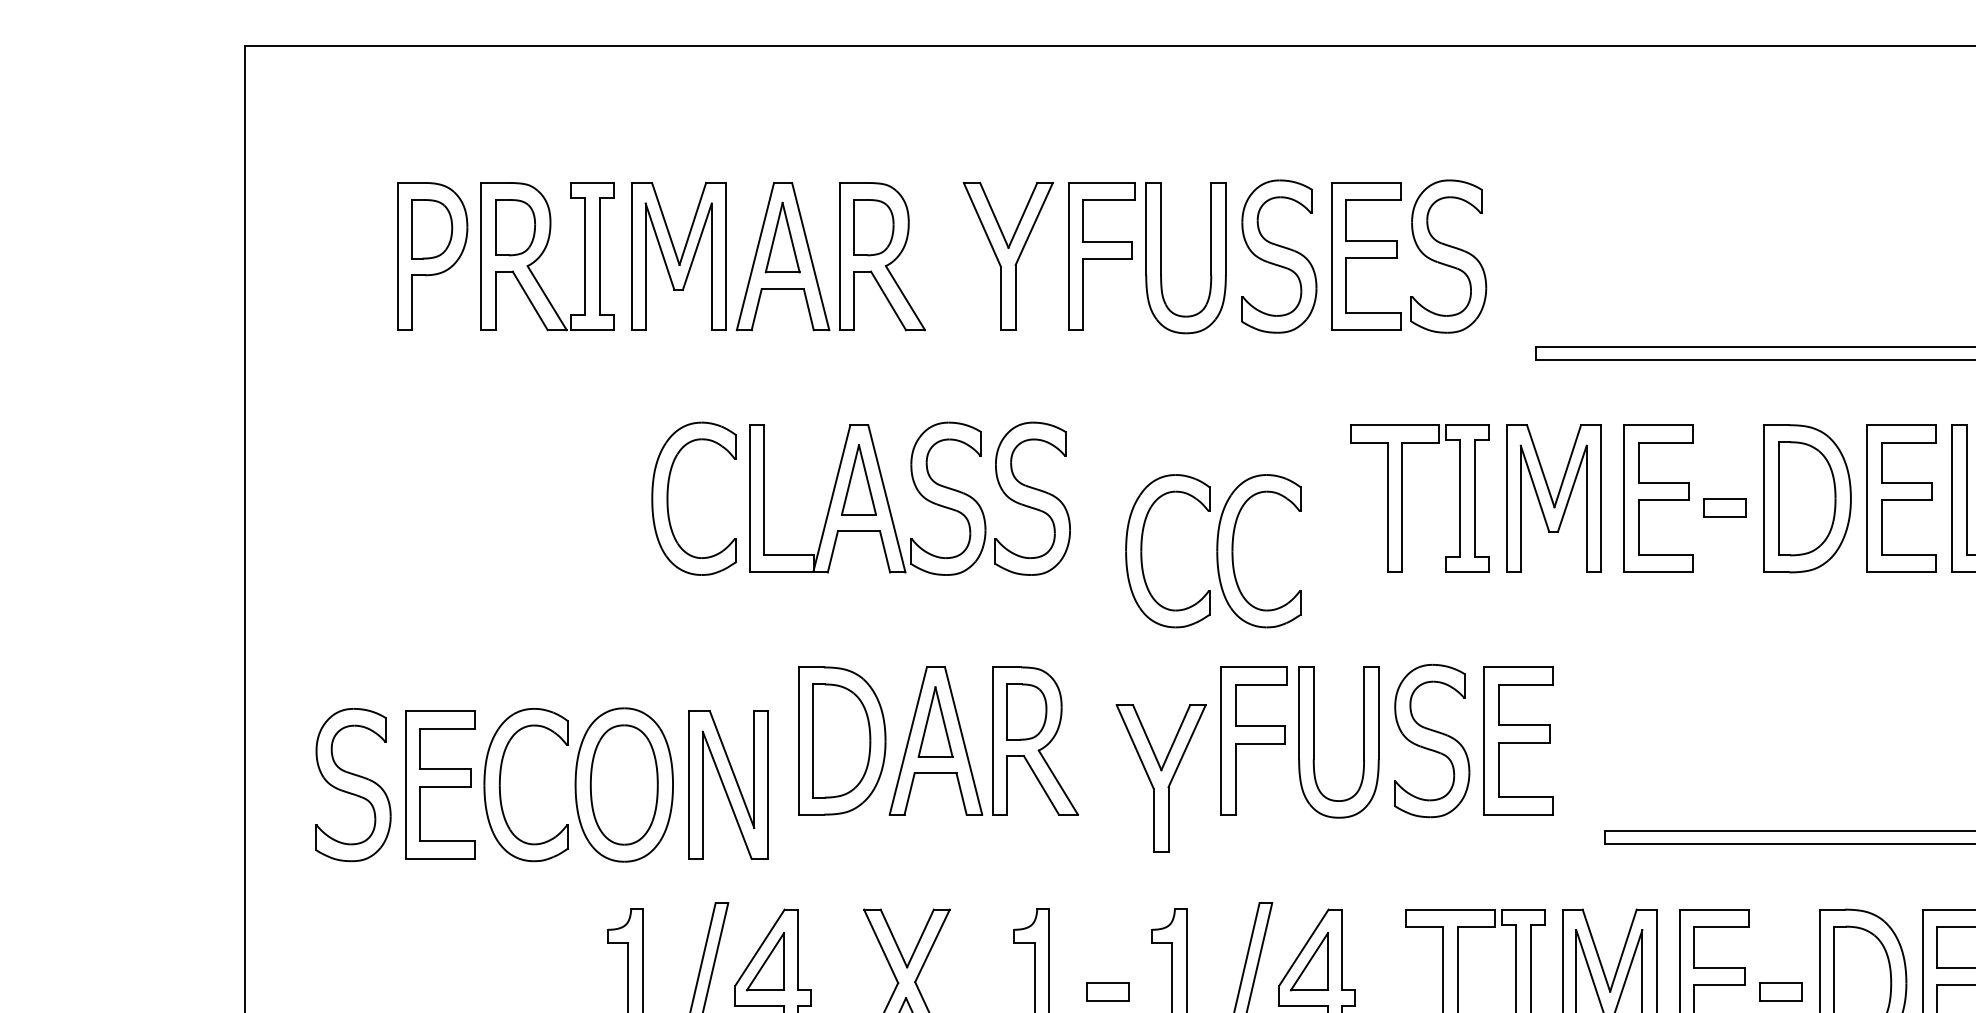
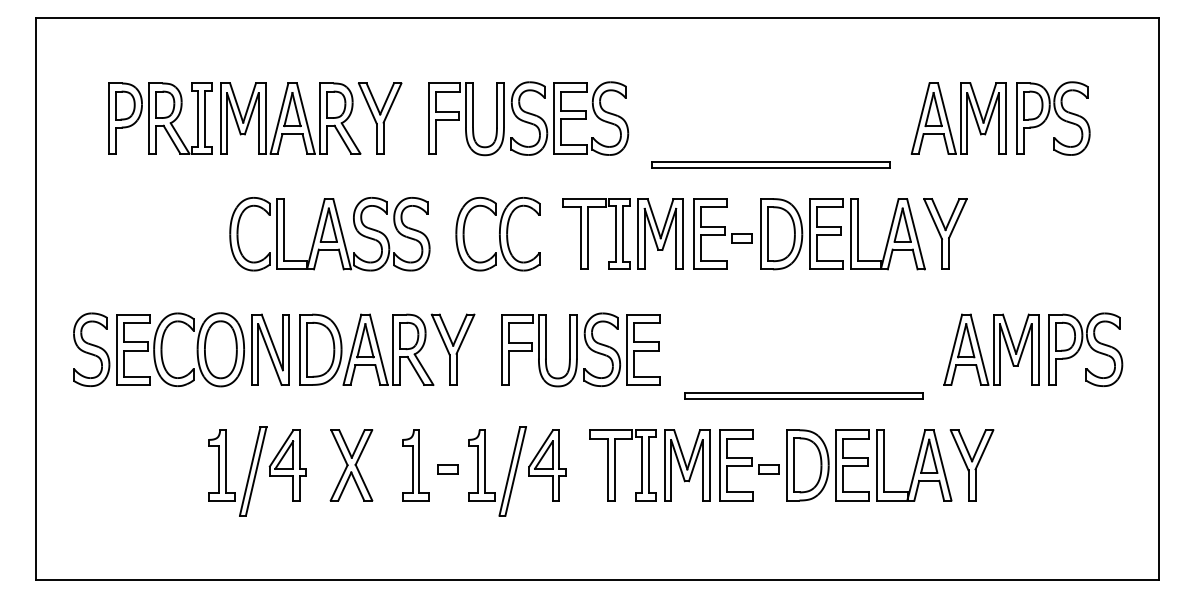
part: (1006, 256) -> (379, 118), moved
part: (1212, 551) -> (497, 234), moved
part: (1159, 778) -> (452, 349), moved
part: (573, 784) -> (196, 349), moved

